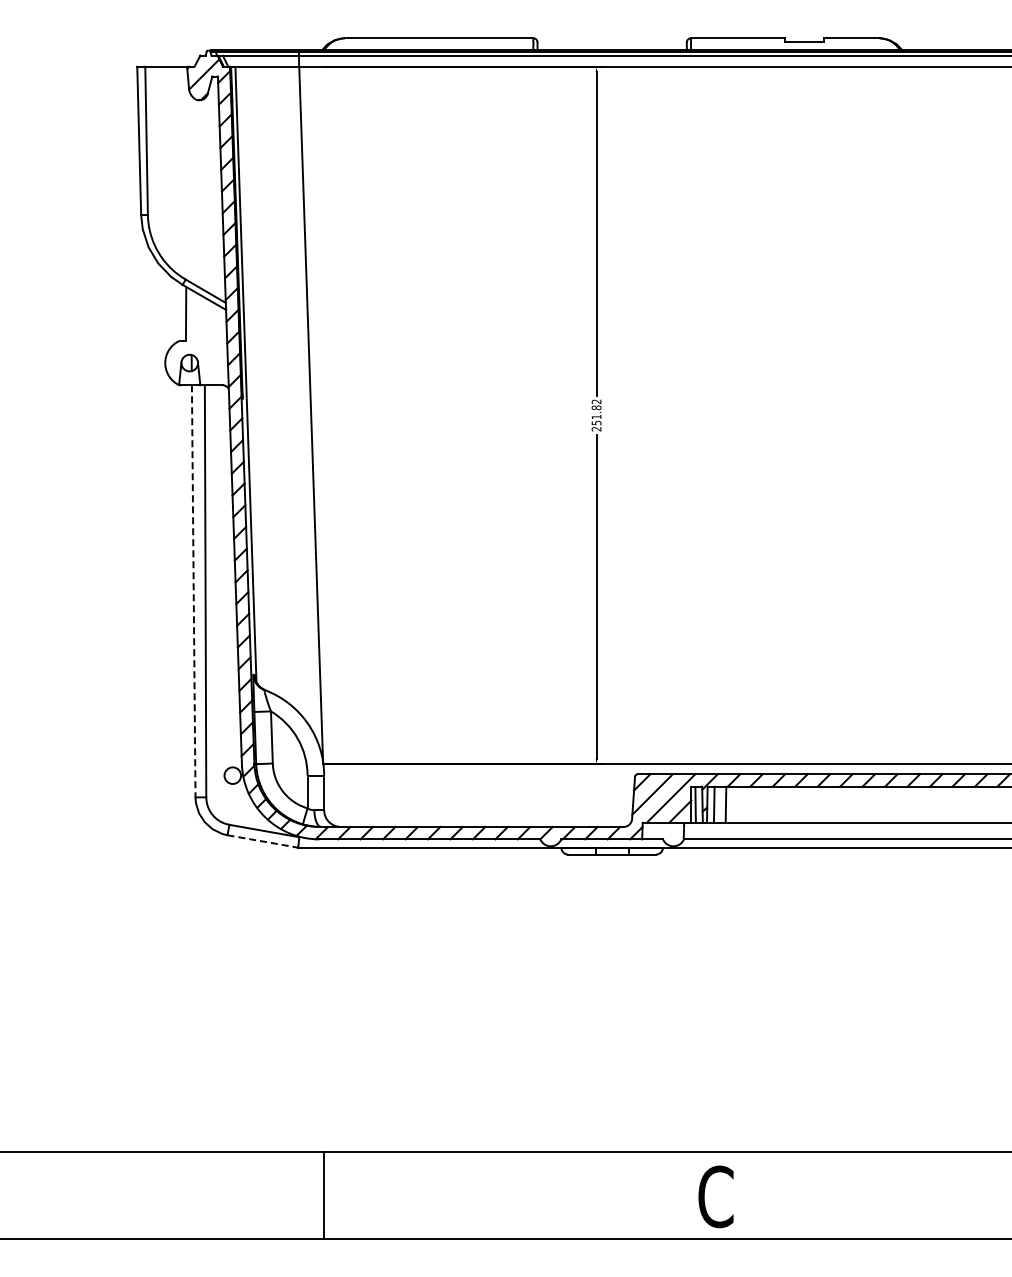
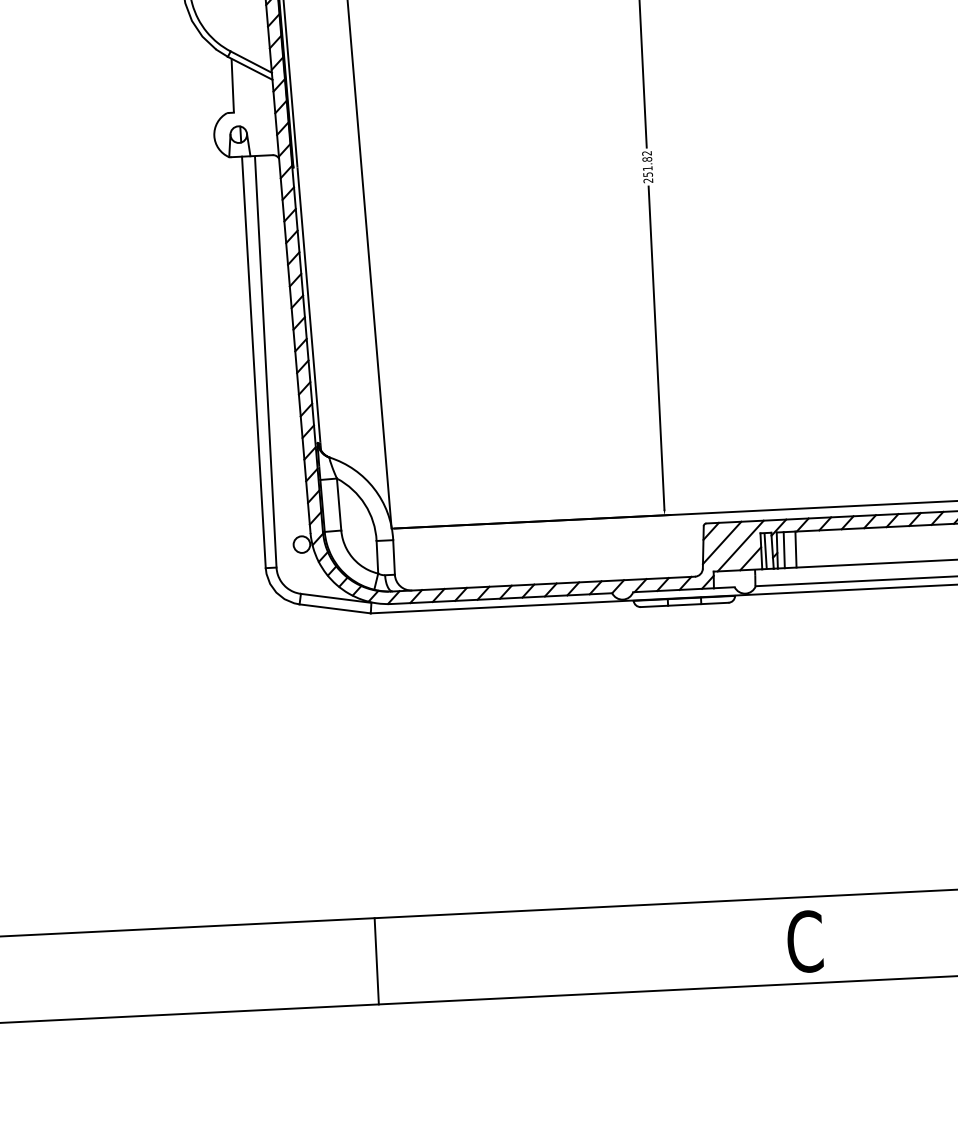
line: (193, 591) -> (253, 362), dashed -> solid
line: (262, 841) -> (334, 608), dashed -> solid
line: (324, 1195) -> (377, 961), moved

